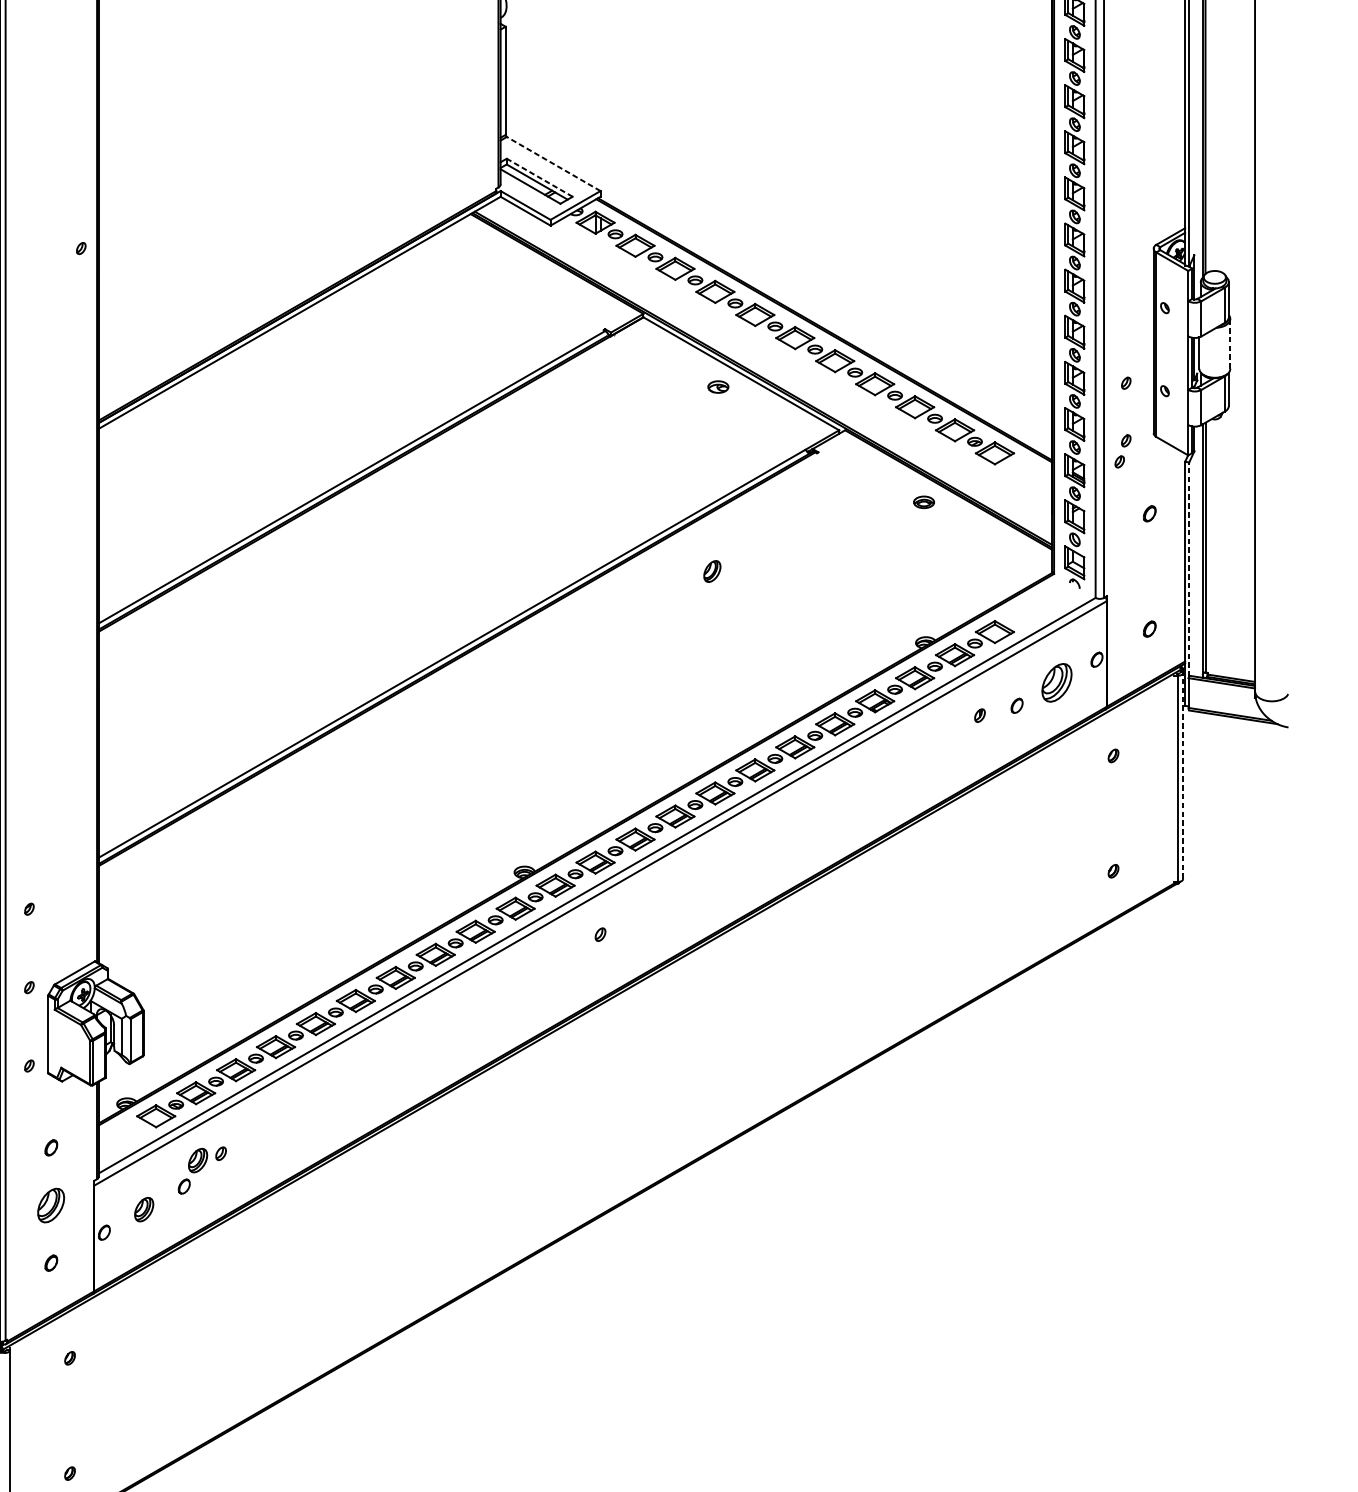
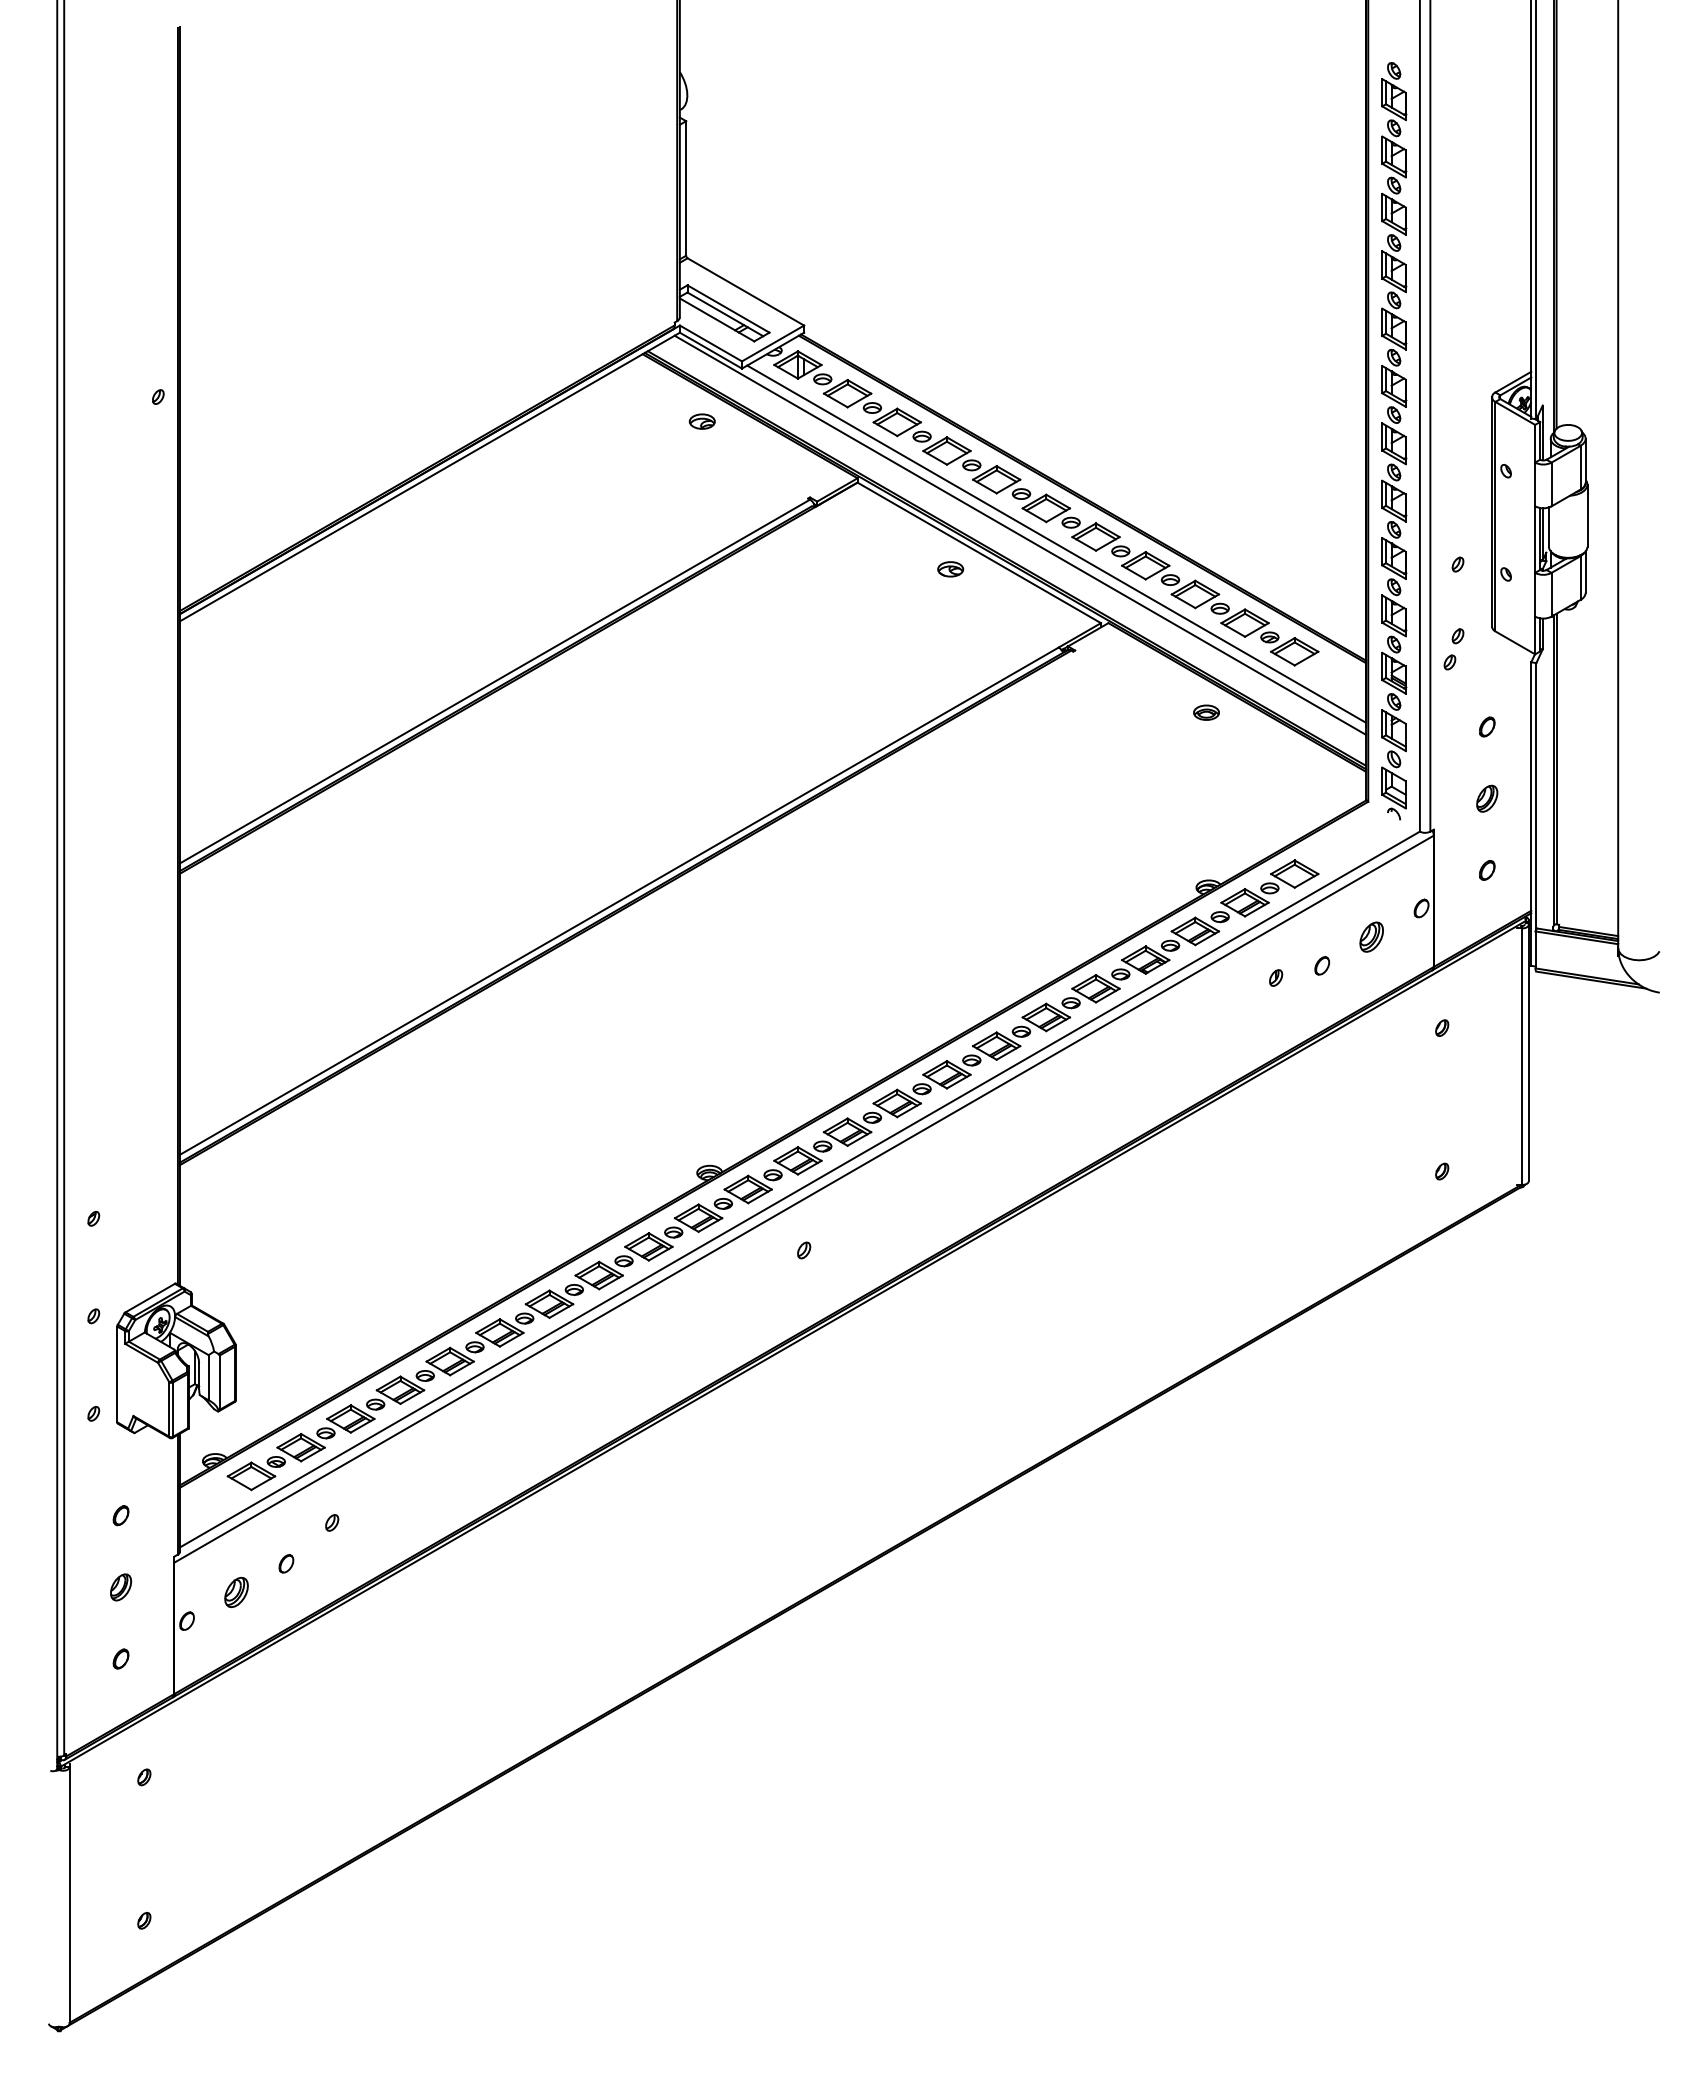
line: (553, 163) -> (745, 291), dashed -> solid
line: (539, 177) -> (728, 308), dashed -> solid
part: (518, 268) -> (701, 421), added
line: (1230, 343) -> (1587, 515), dashed -> solid
line: (774, 359) -> (1020, 534), added
line: (803, 366) -> (1056, 543), added
line: (1189, 568) -> (1536, 795), dashed -> solid
part: (712, 571) -> (1487, 798), moved
part: (1056, 682) -> (1371, 936), size x0.62
line: (1182, 775) -> (1528, 1052), dashed -> solid
part: (198, 1160) -> (303, 1531), removed
part: (51, 1205) -> (121, 1587), size x0.62

